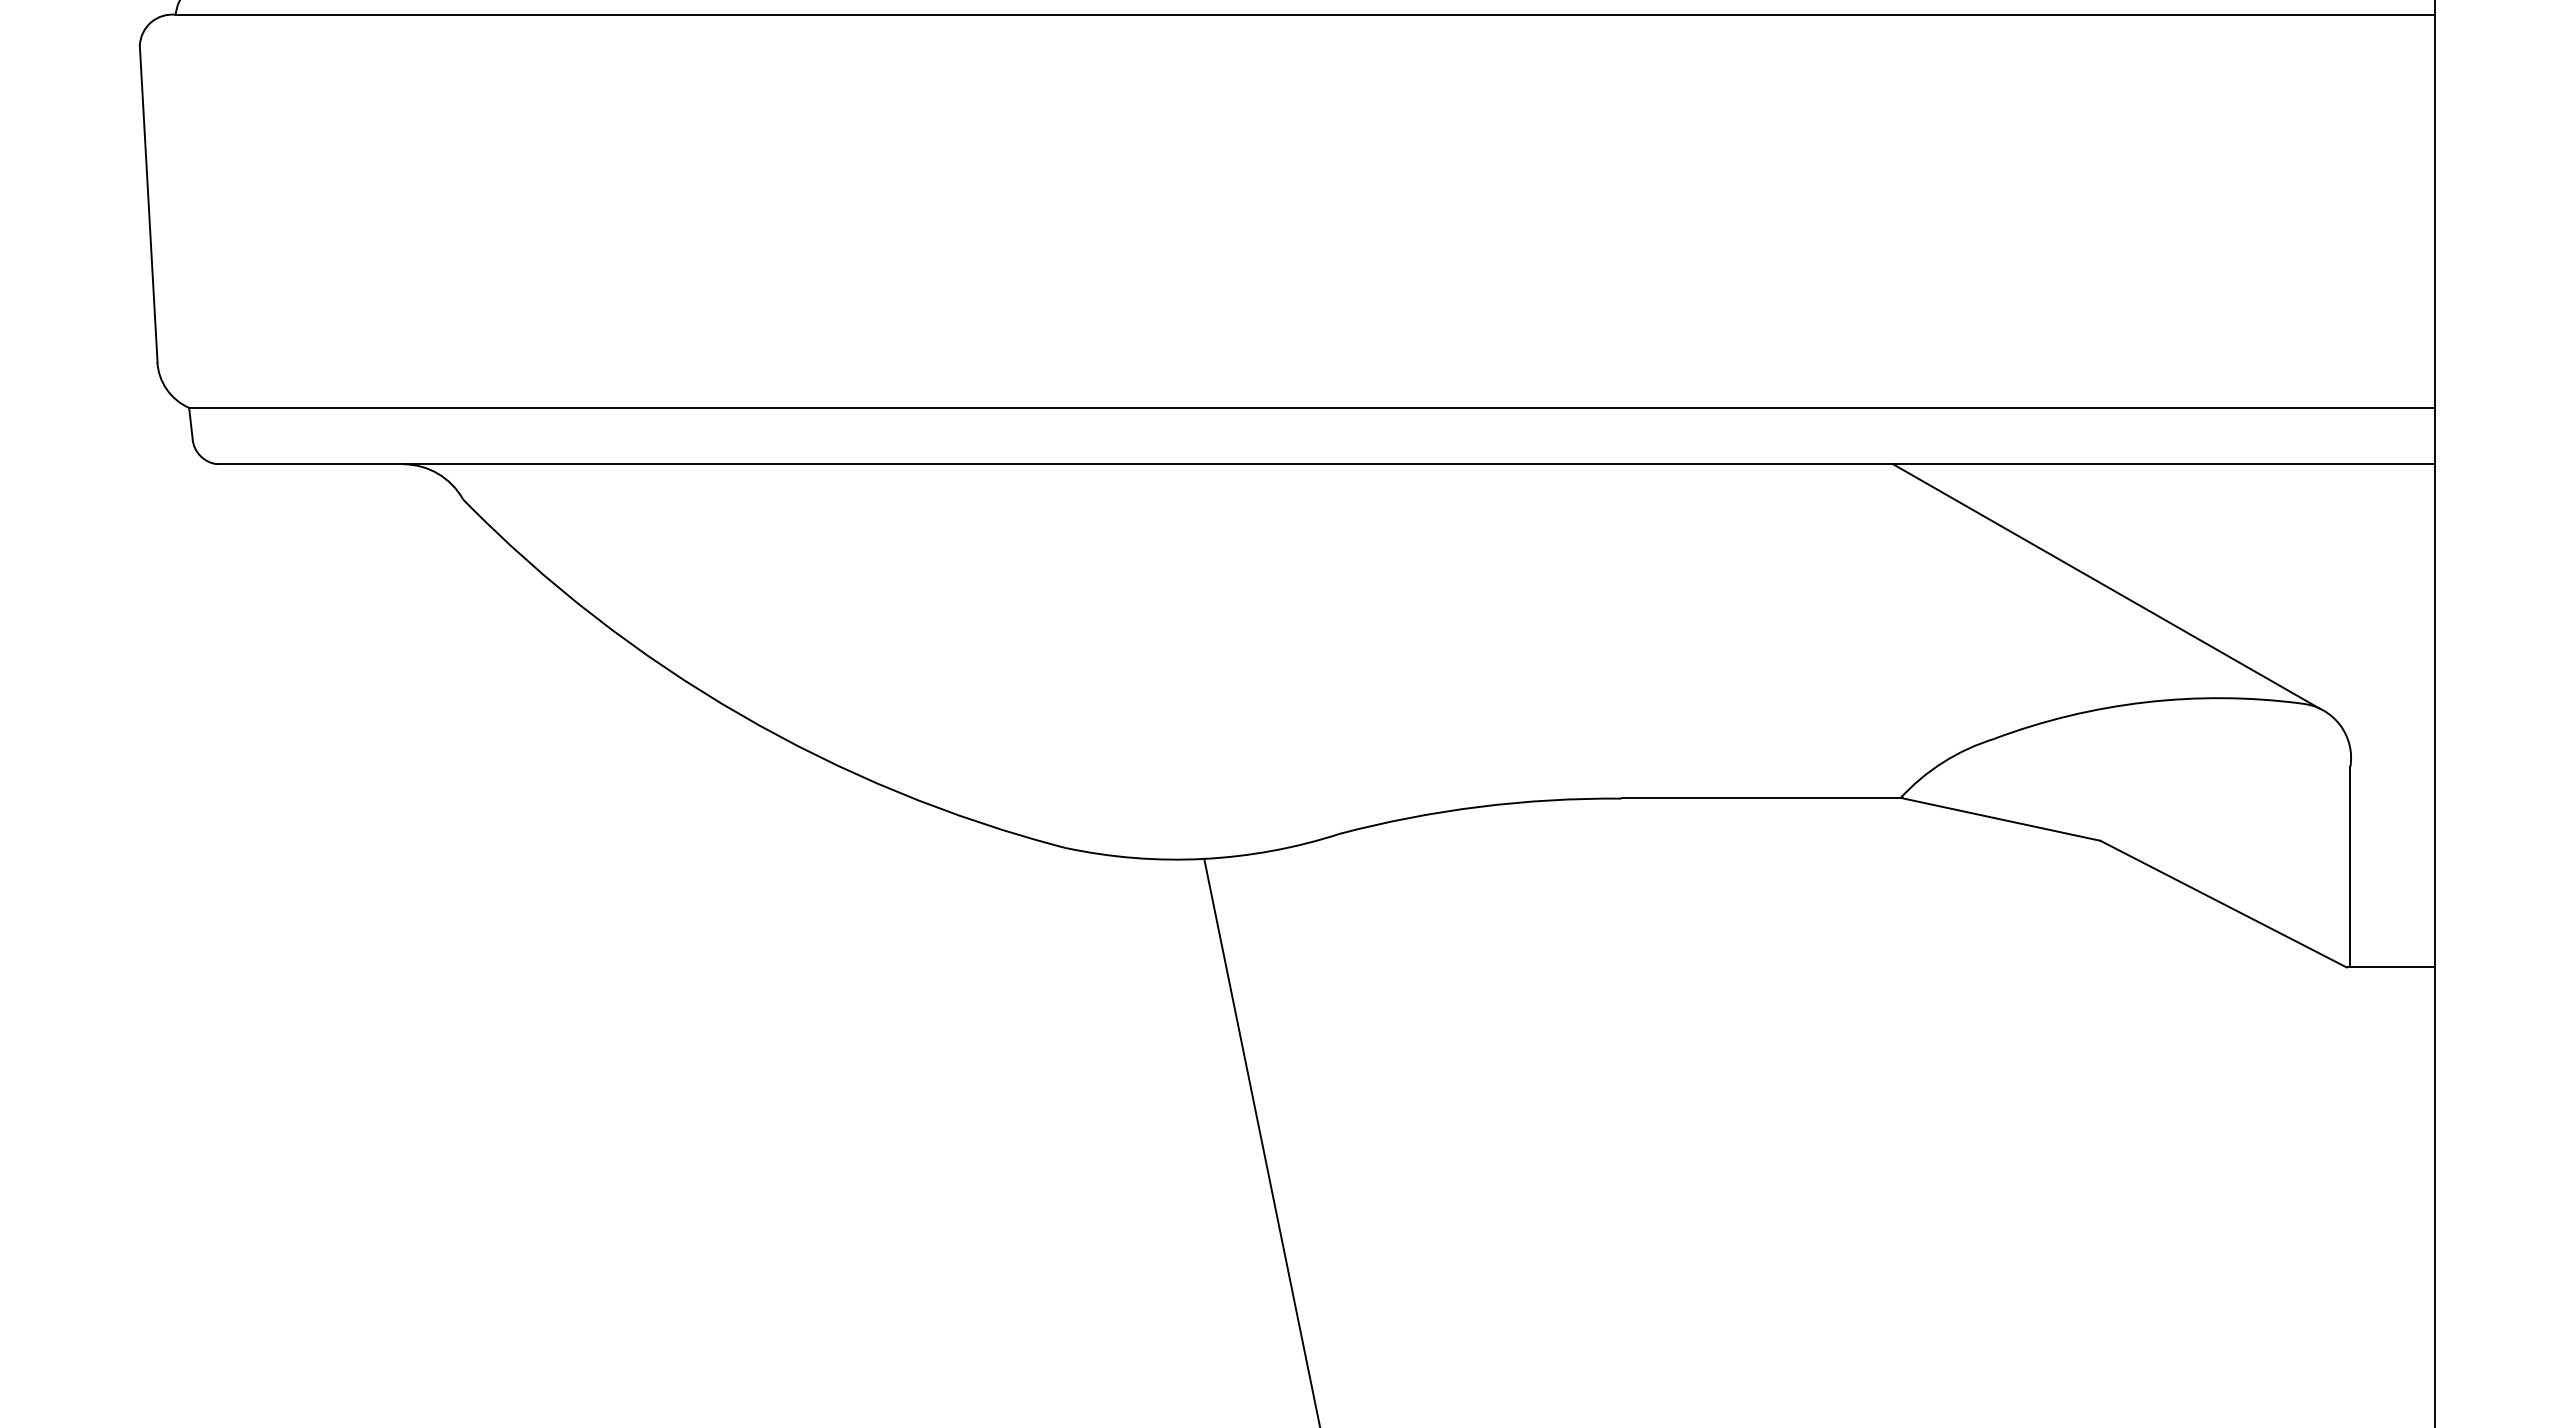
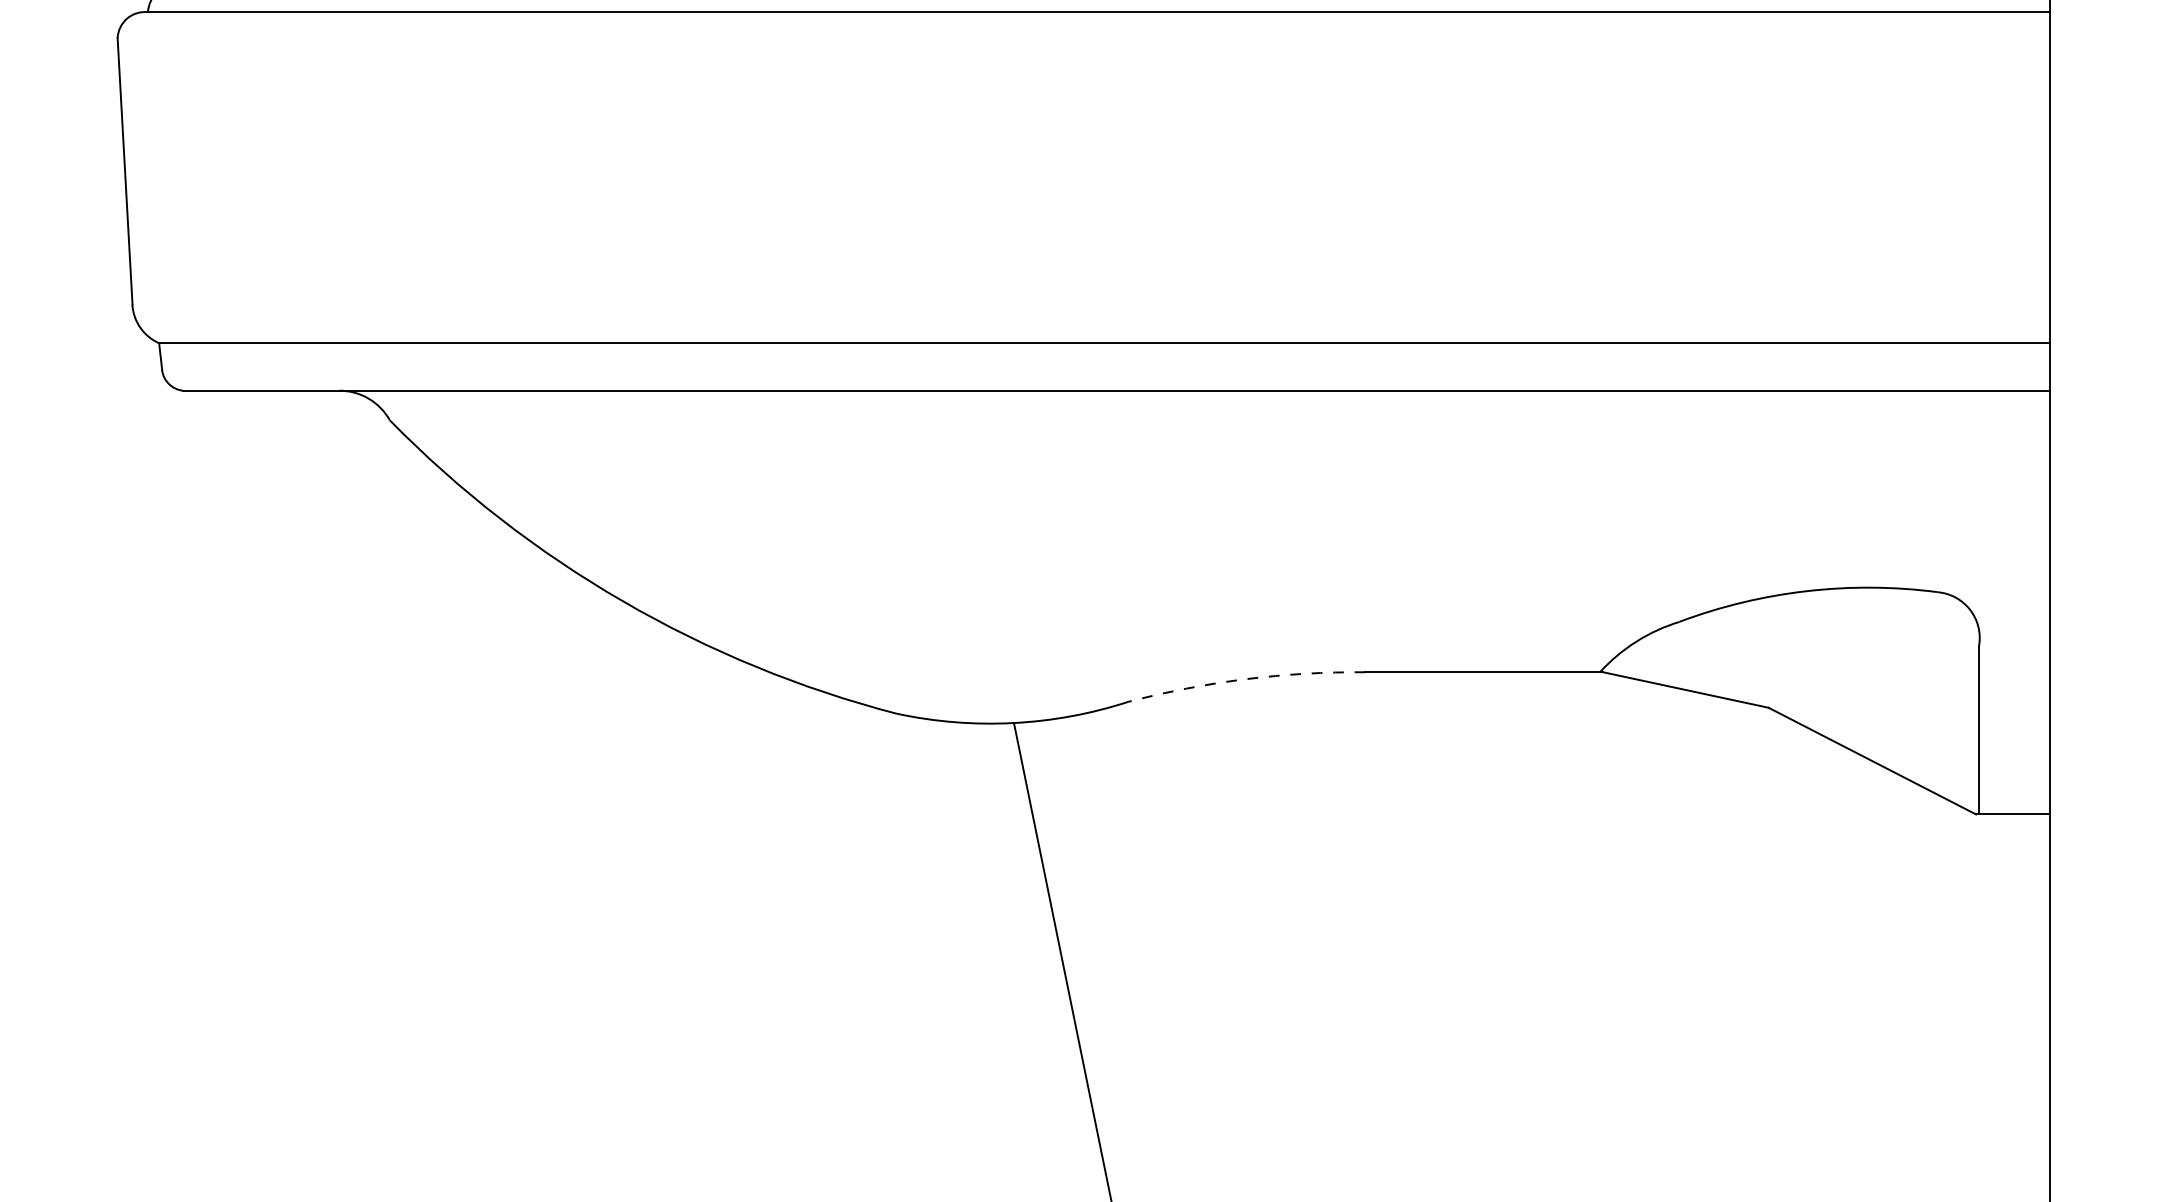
line: (2105, 586) -> (1772, 493), removed
arc: (1479, 806) -> (1245, 678), solid -> dashed

